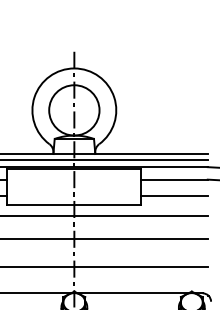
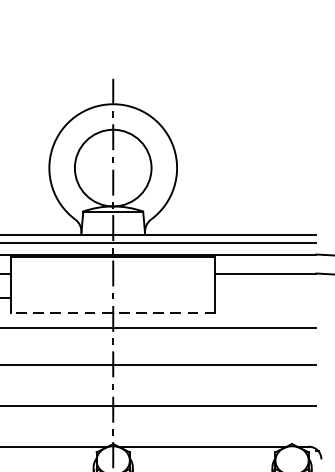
line: (174, 195) -> (265, 297), removed
line: (73, 205) -> (111, 312), solid -> dashed

